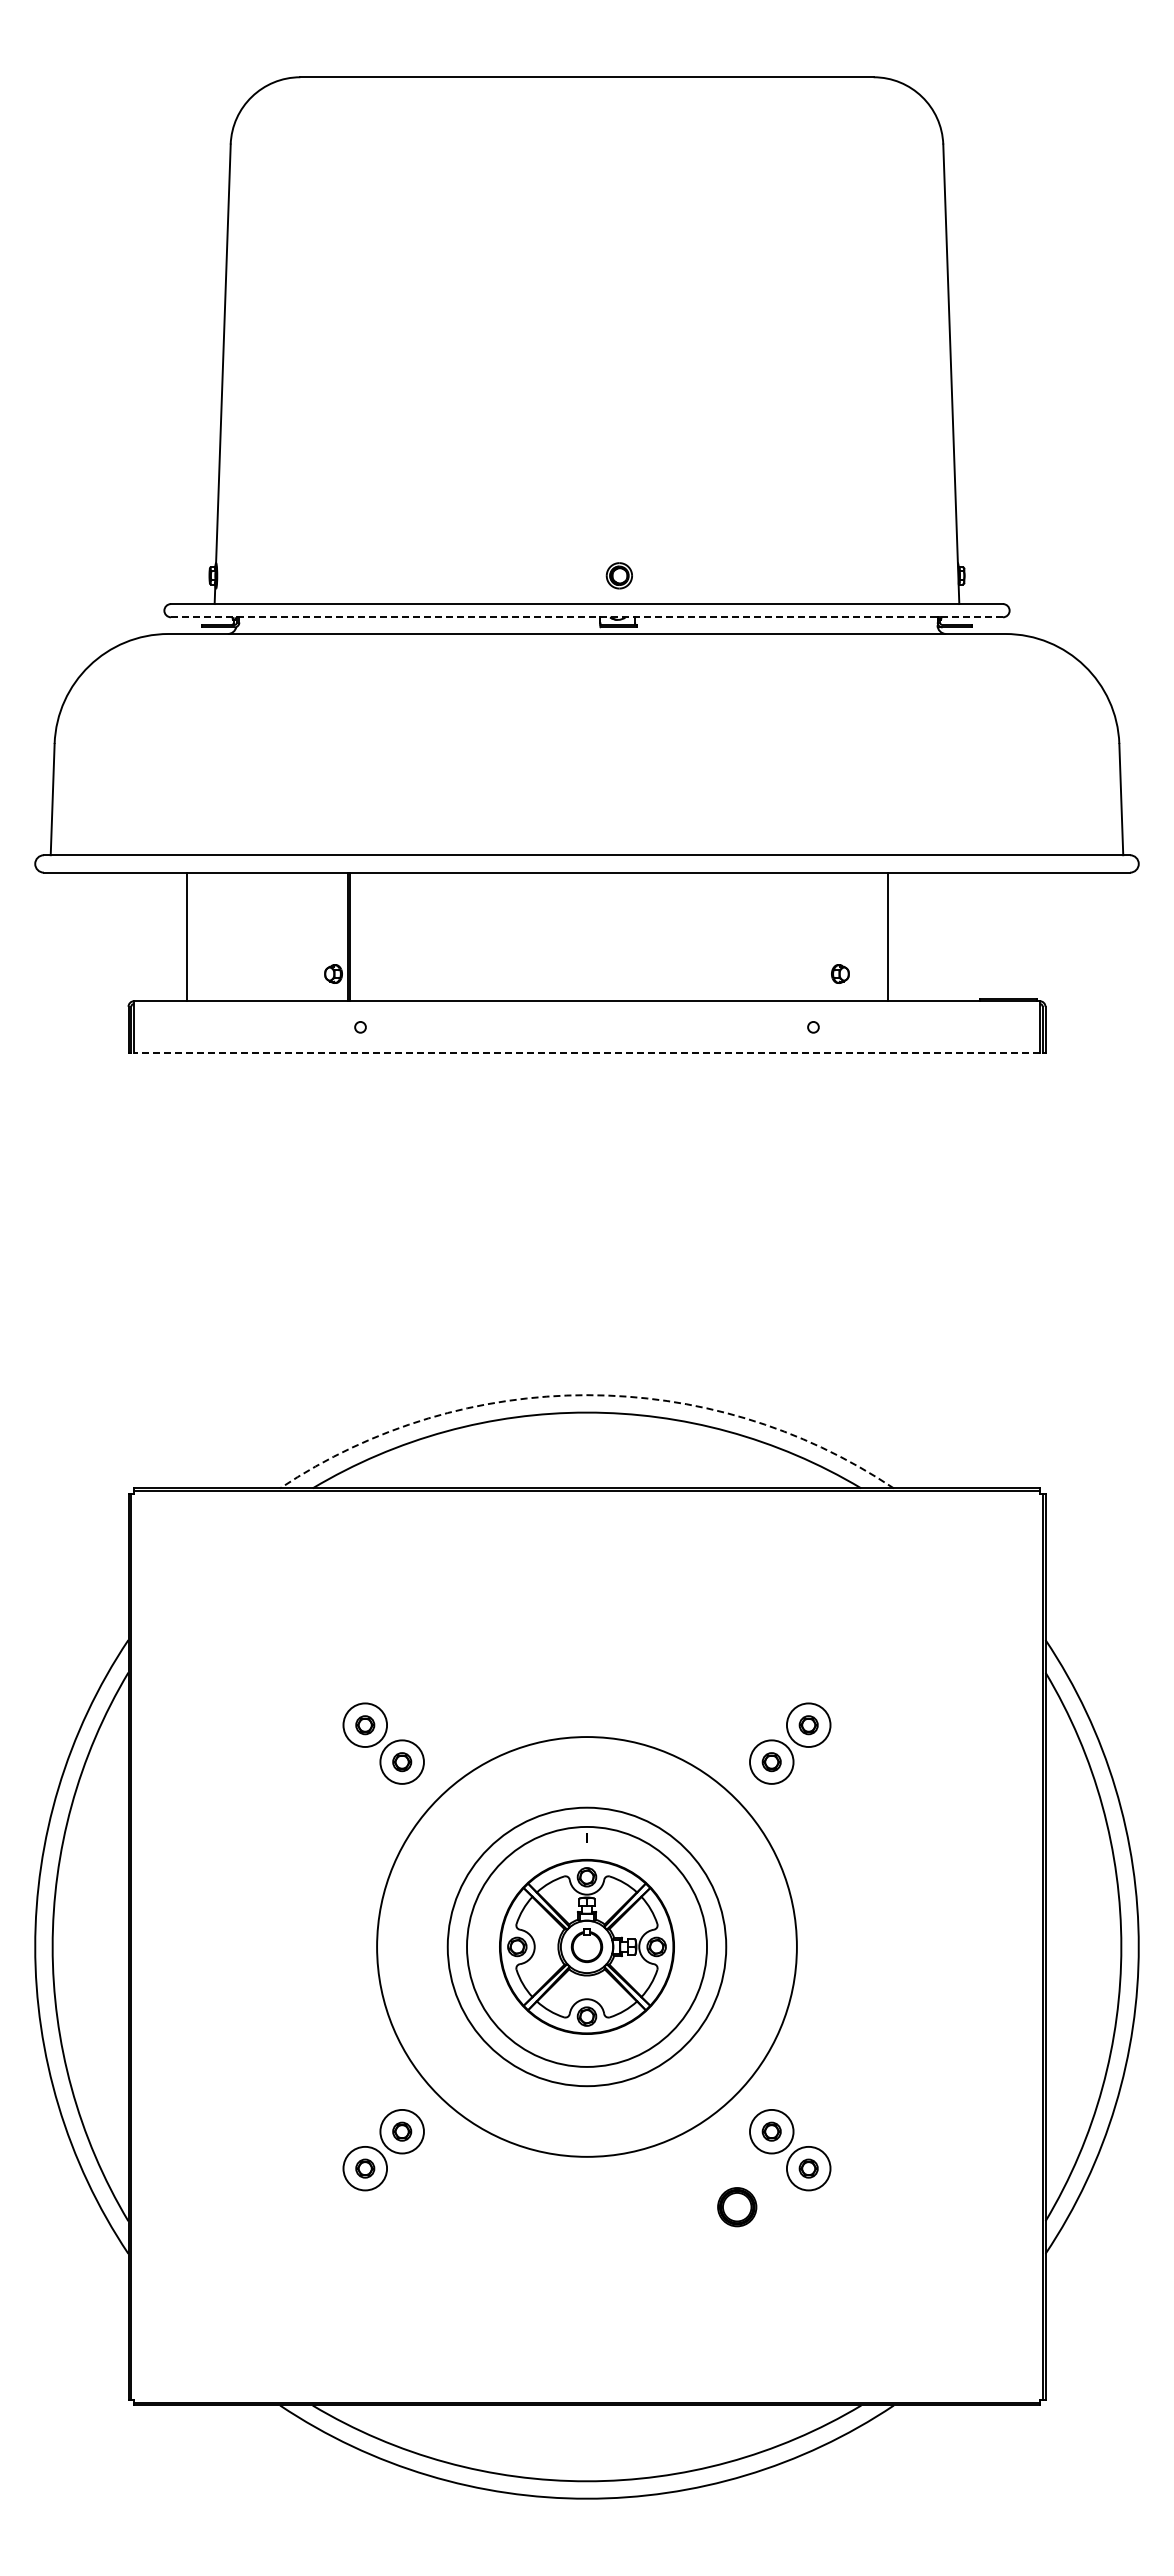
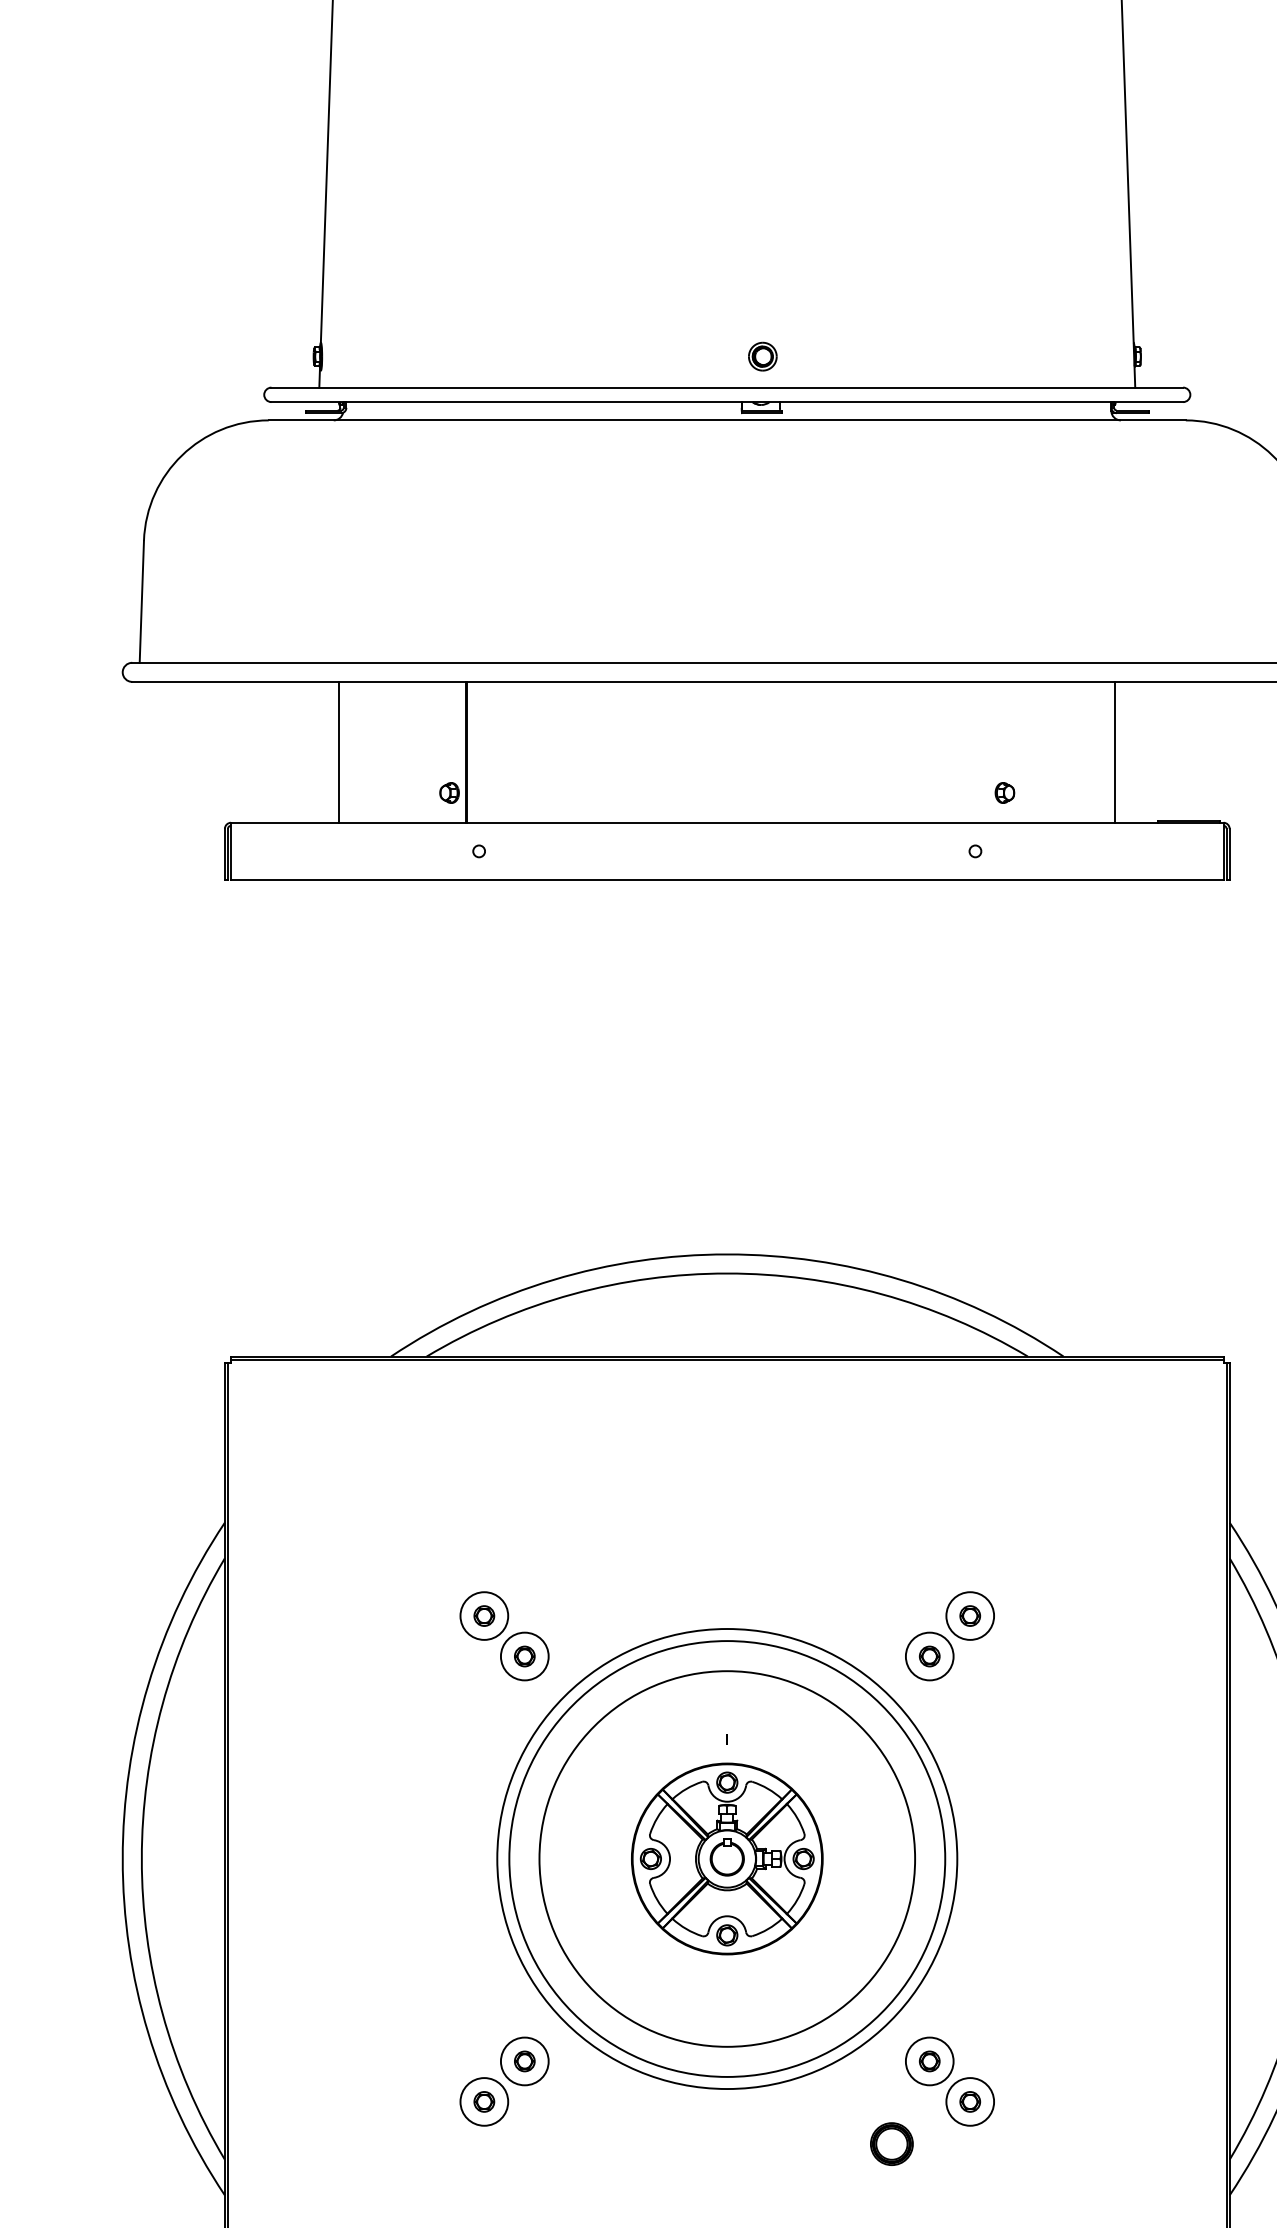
line: (587, 617) -> (727, 402), dashed -> solid
line: (186, 936) -> (338, 751), moved
line: (888, 936) -> (1115, 751), moved
line: (587, 1053) -> (727, 880), dashed -> solid
arc: (586, 1395) -> (726, 1254), dashed -> solid
circle: (586, 1946) -> (726, 1858), size x1.43
circle: (586, 1946) -> (726, 1858), size x1.43

